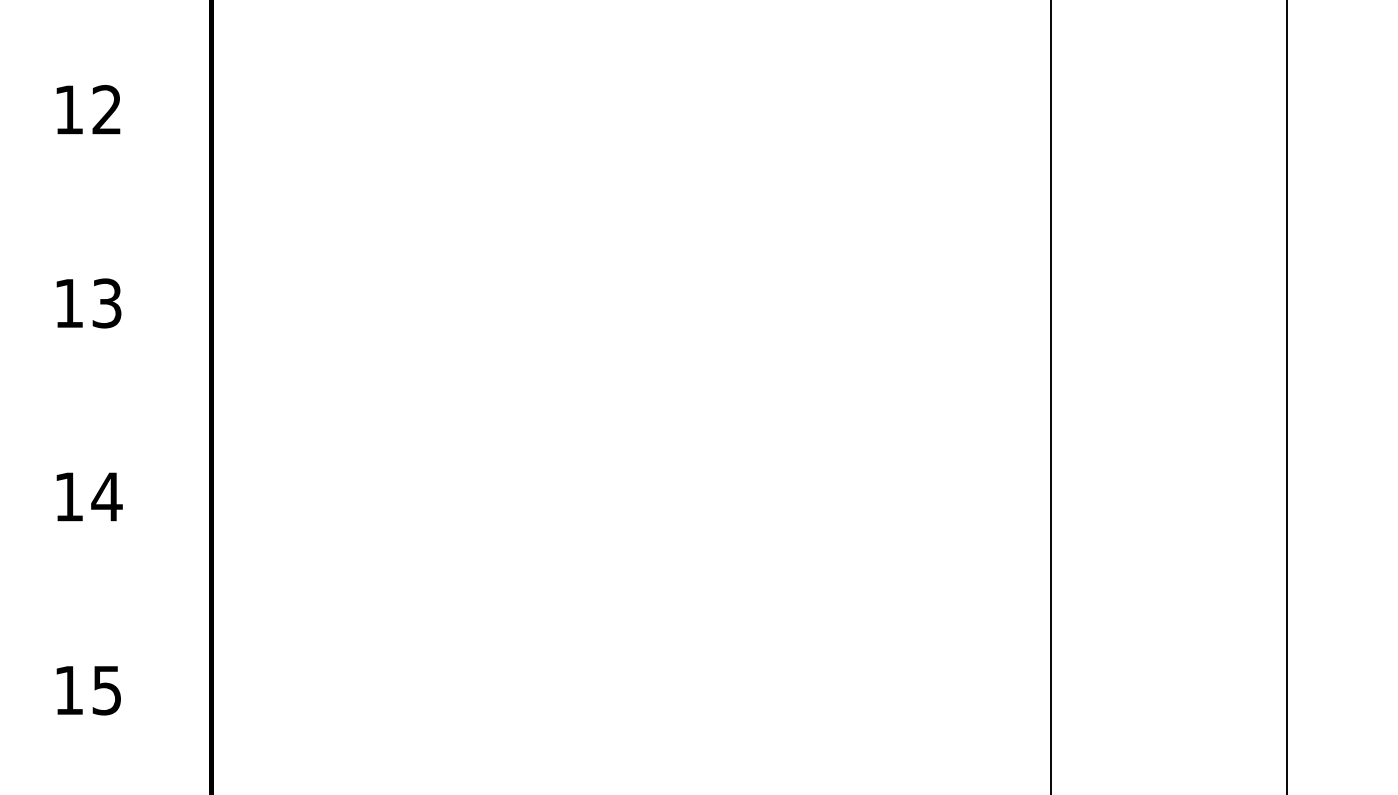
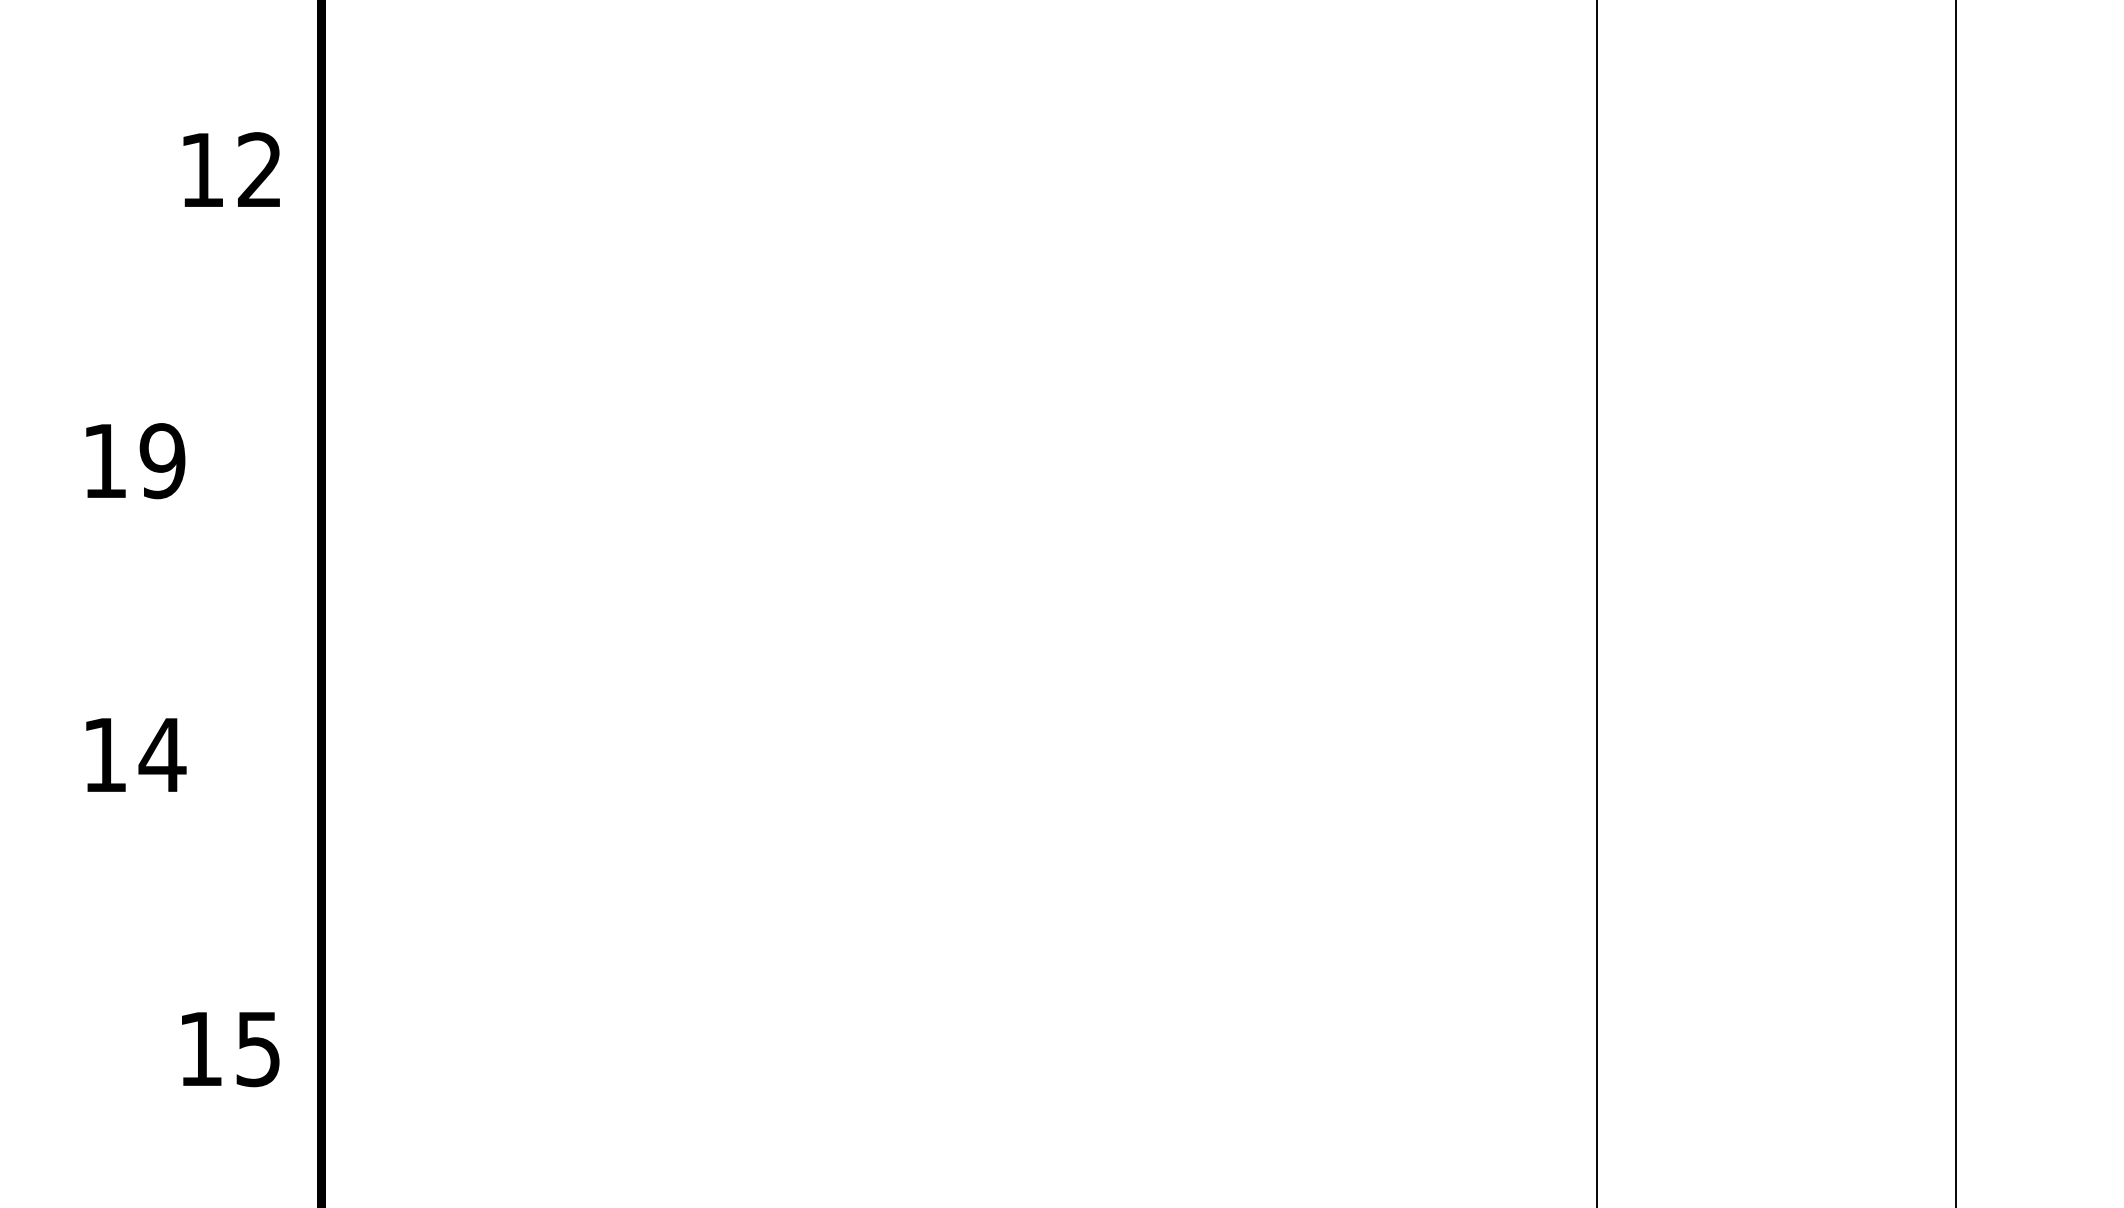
text: (88, 109) -> (231, 169), moved
text: (106, 303) -> (161, 461), 13 -> 19
text: (88, 690) -> (230, 1049), moved

